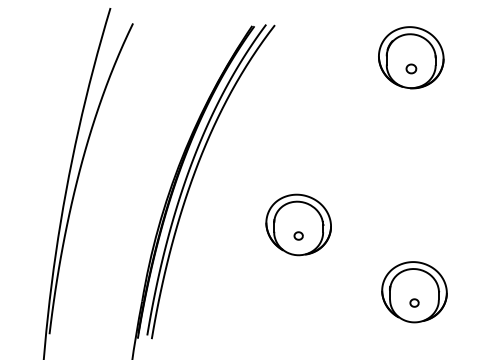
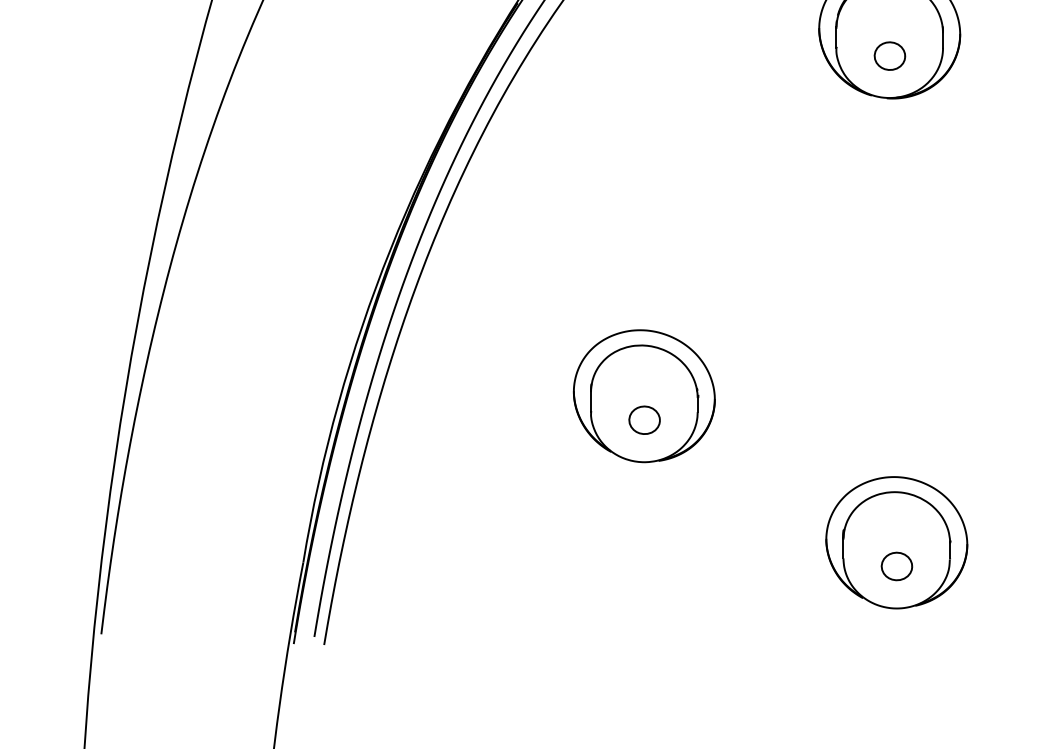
part: (411, 68) -> (890, 55), size x1.43
part: (298, 235) -> (643, 419), size x1.67
part: (414, 302) -> (896, 565), size x1.67

